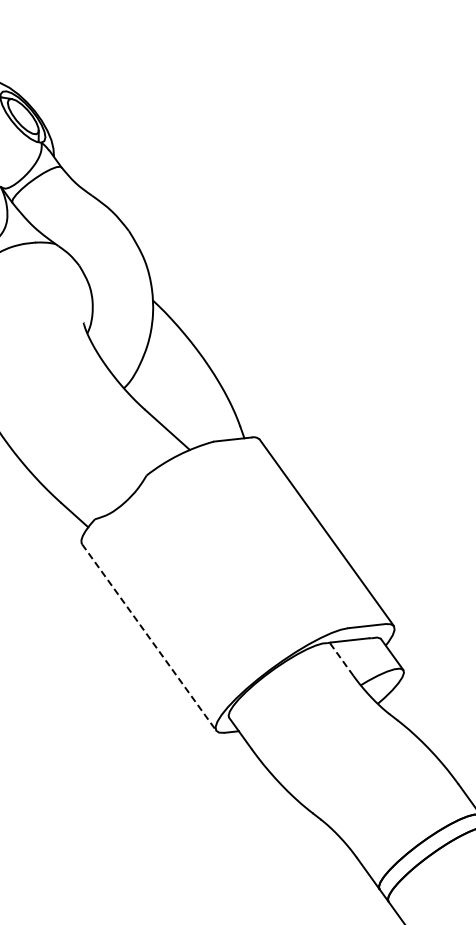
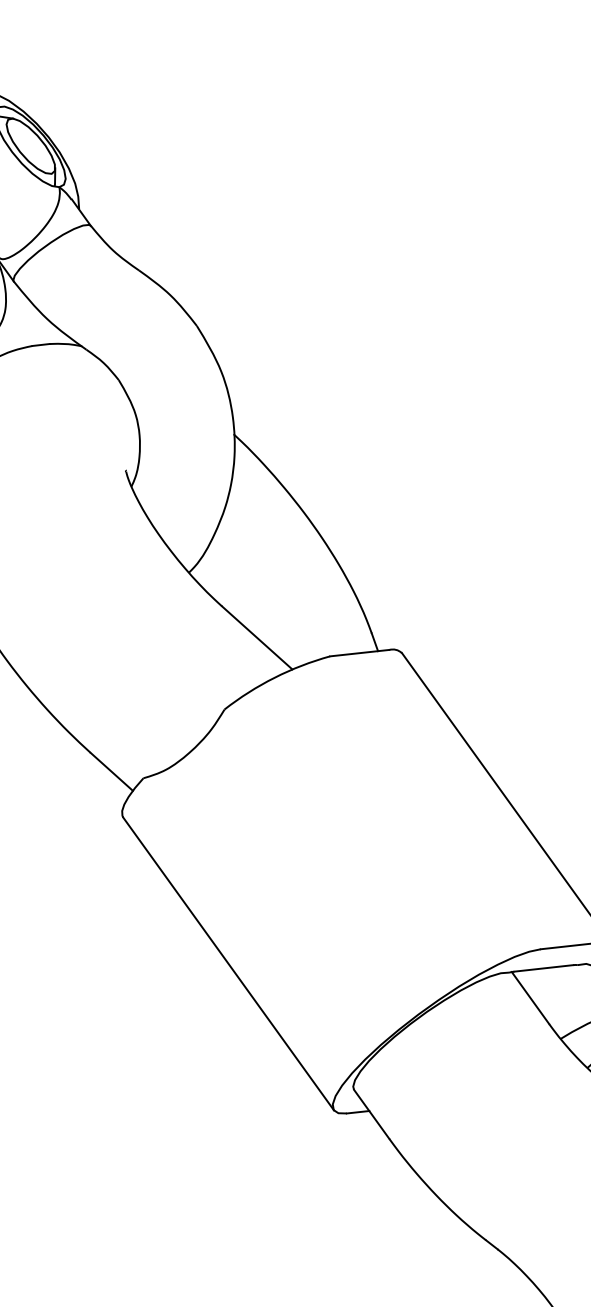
line: (149, 637) -> (229, 963), dashed -> solid
line: (341, 658) -> (530, 996), dashed -> solid

